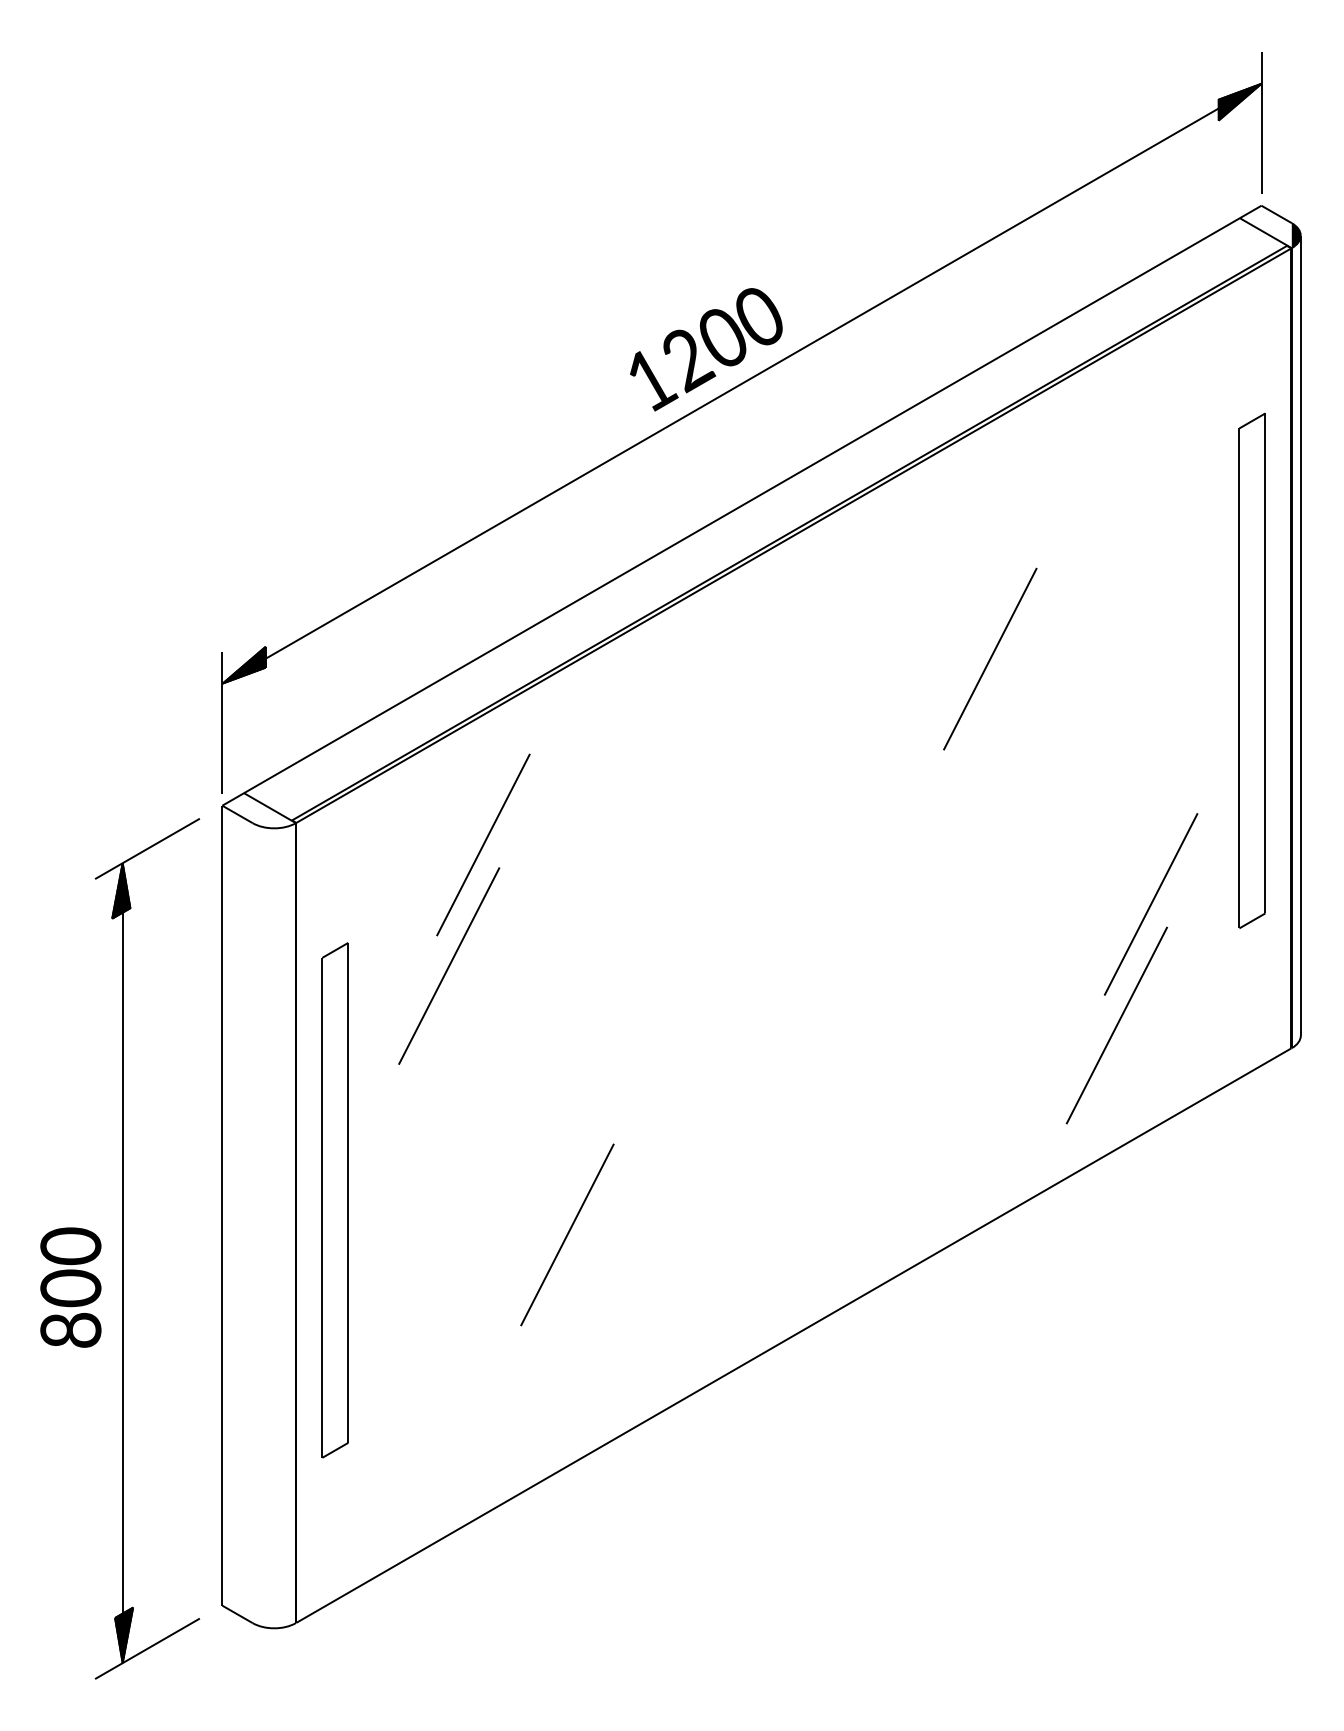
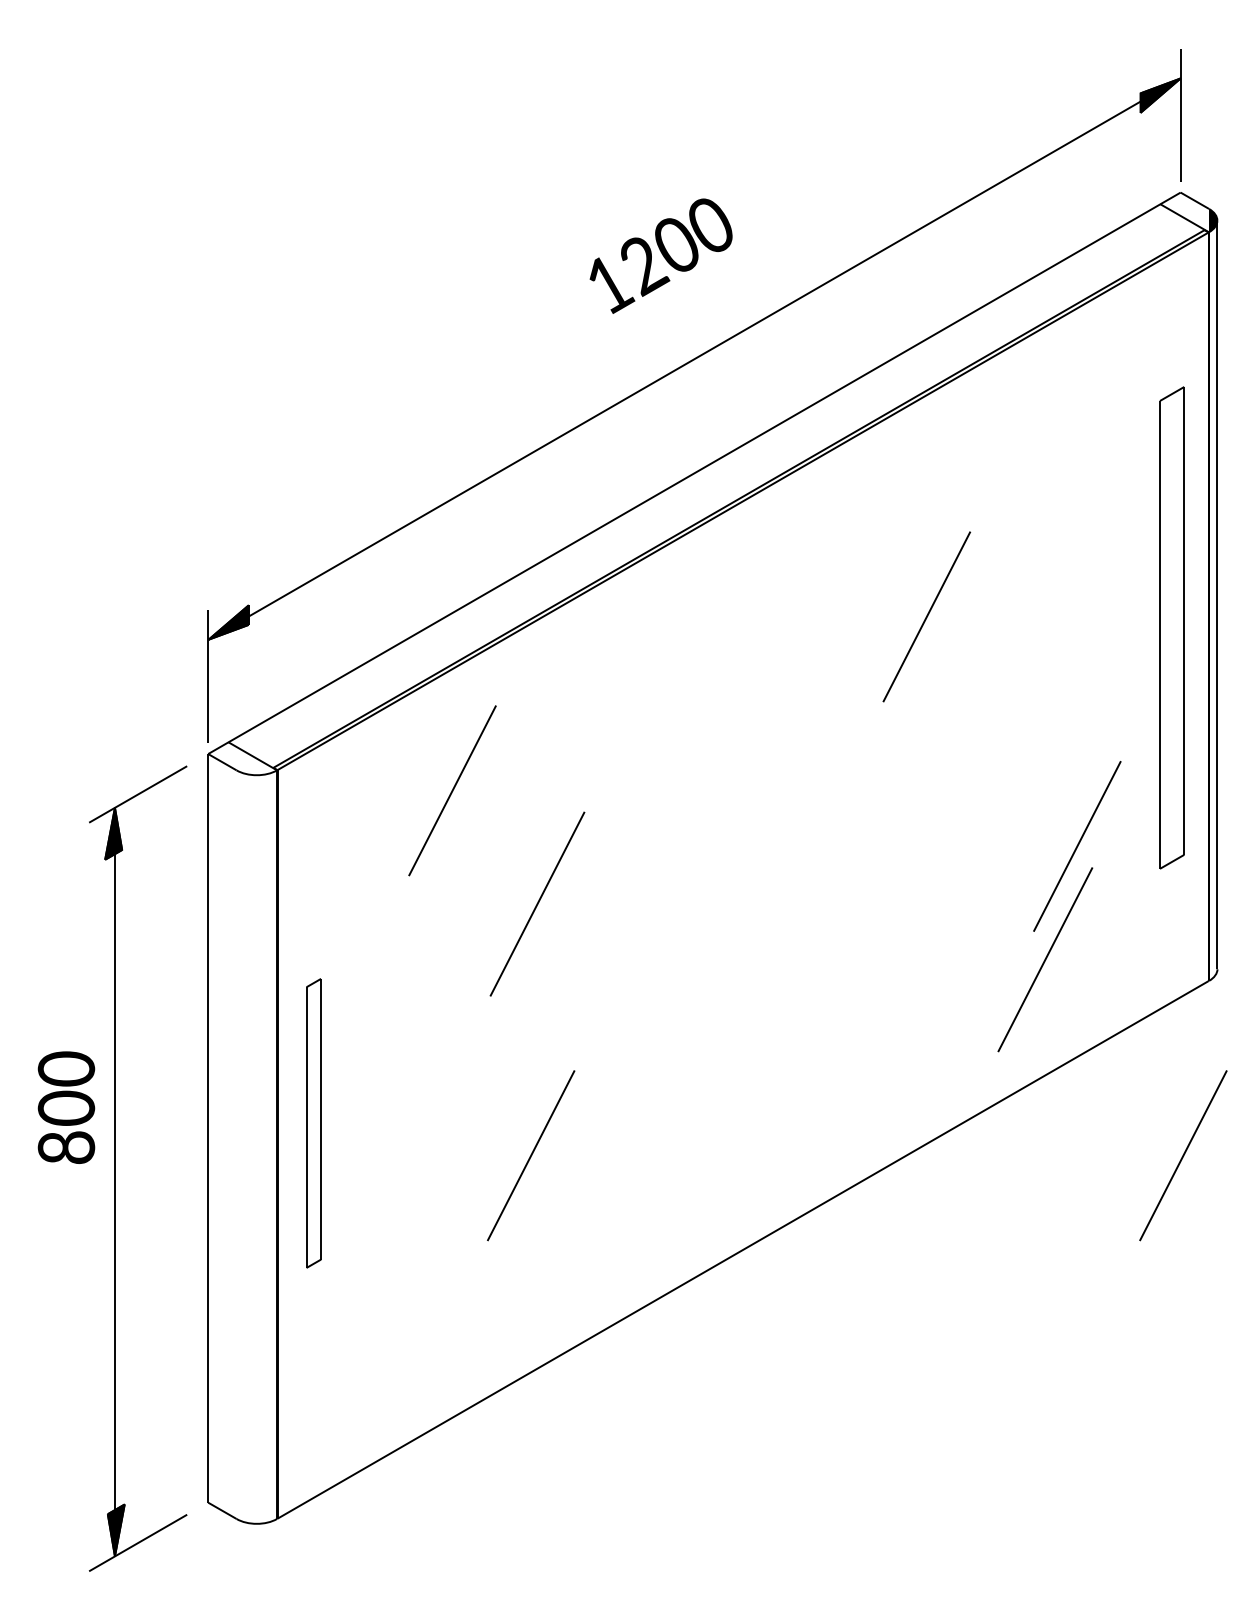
text: (706, 349) -> (661, 256), moved
line: (449, 965) -> (537, 903), moved
part: (334, 1200) -> (313, 1123), size x0.6
line: (1264, 1234) -> (1183, 1155), added
text: (70, 1287) -> (66, 1107), moved

